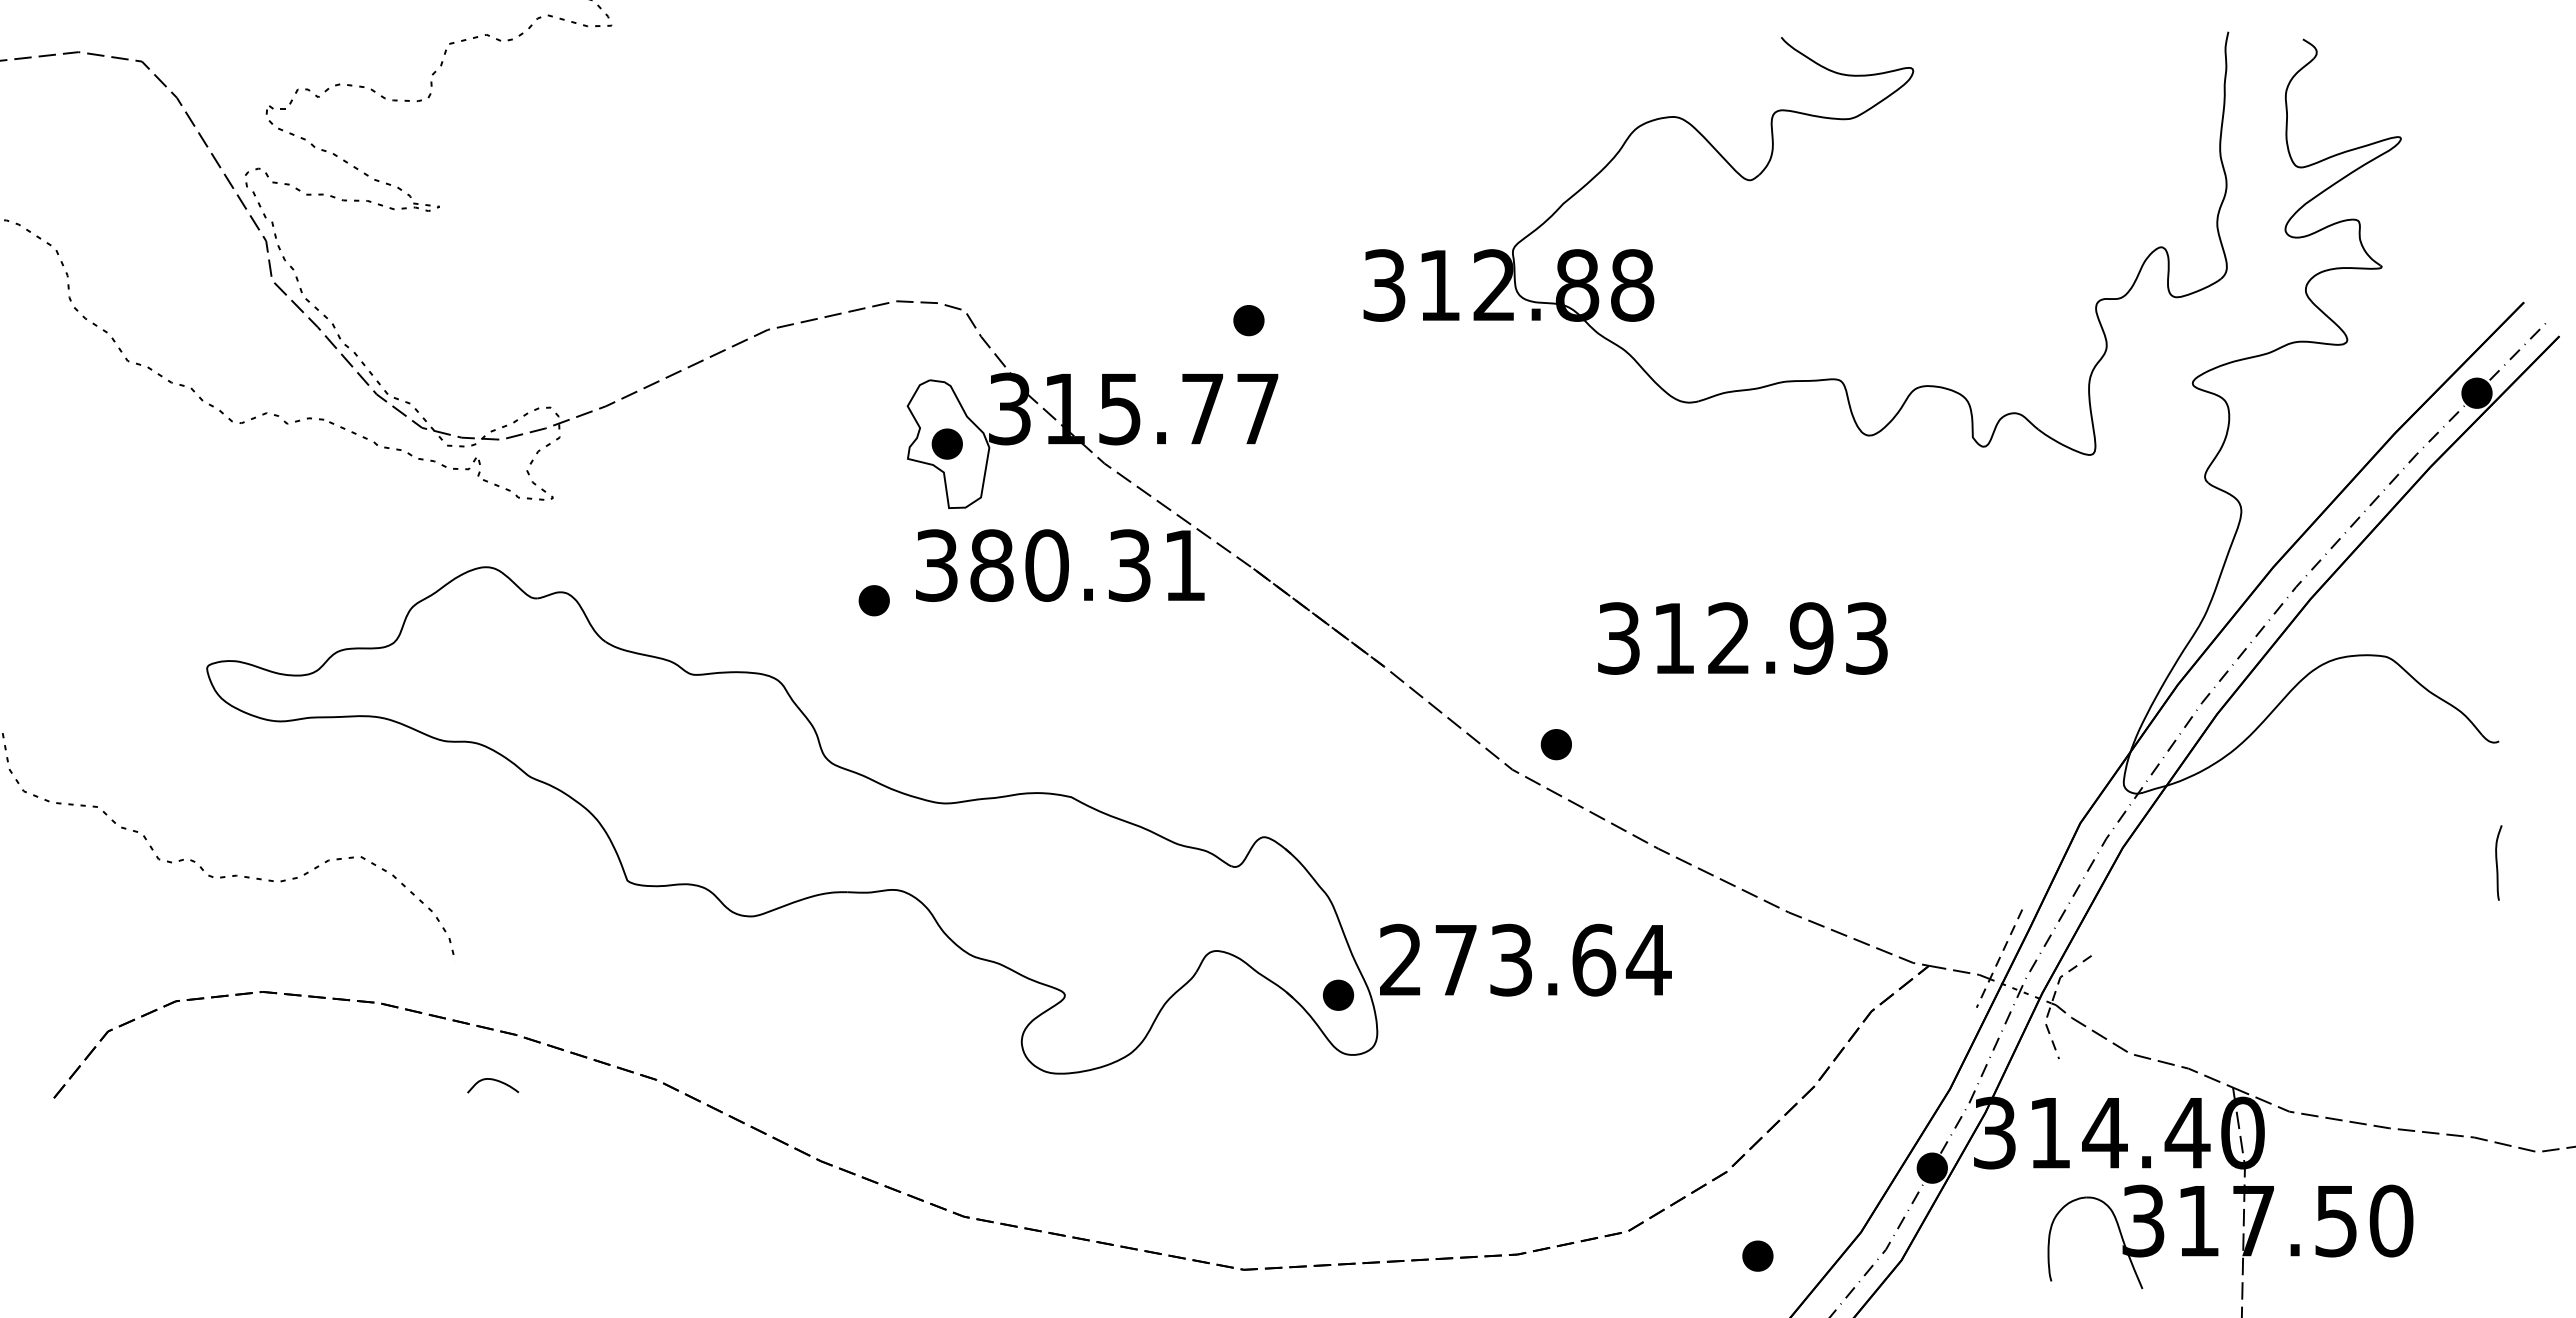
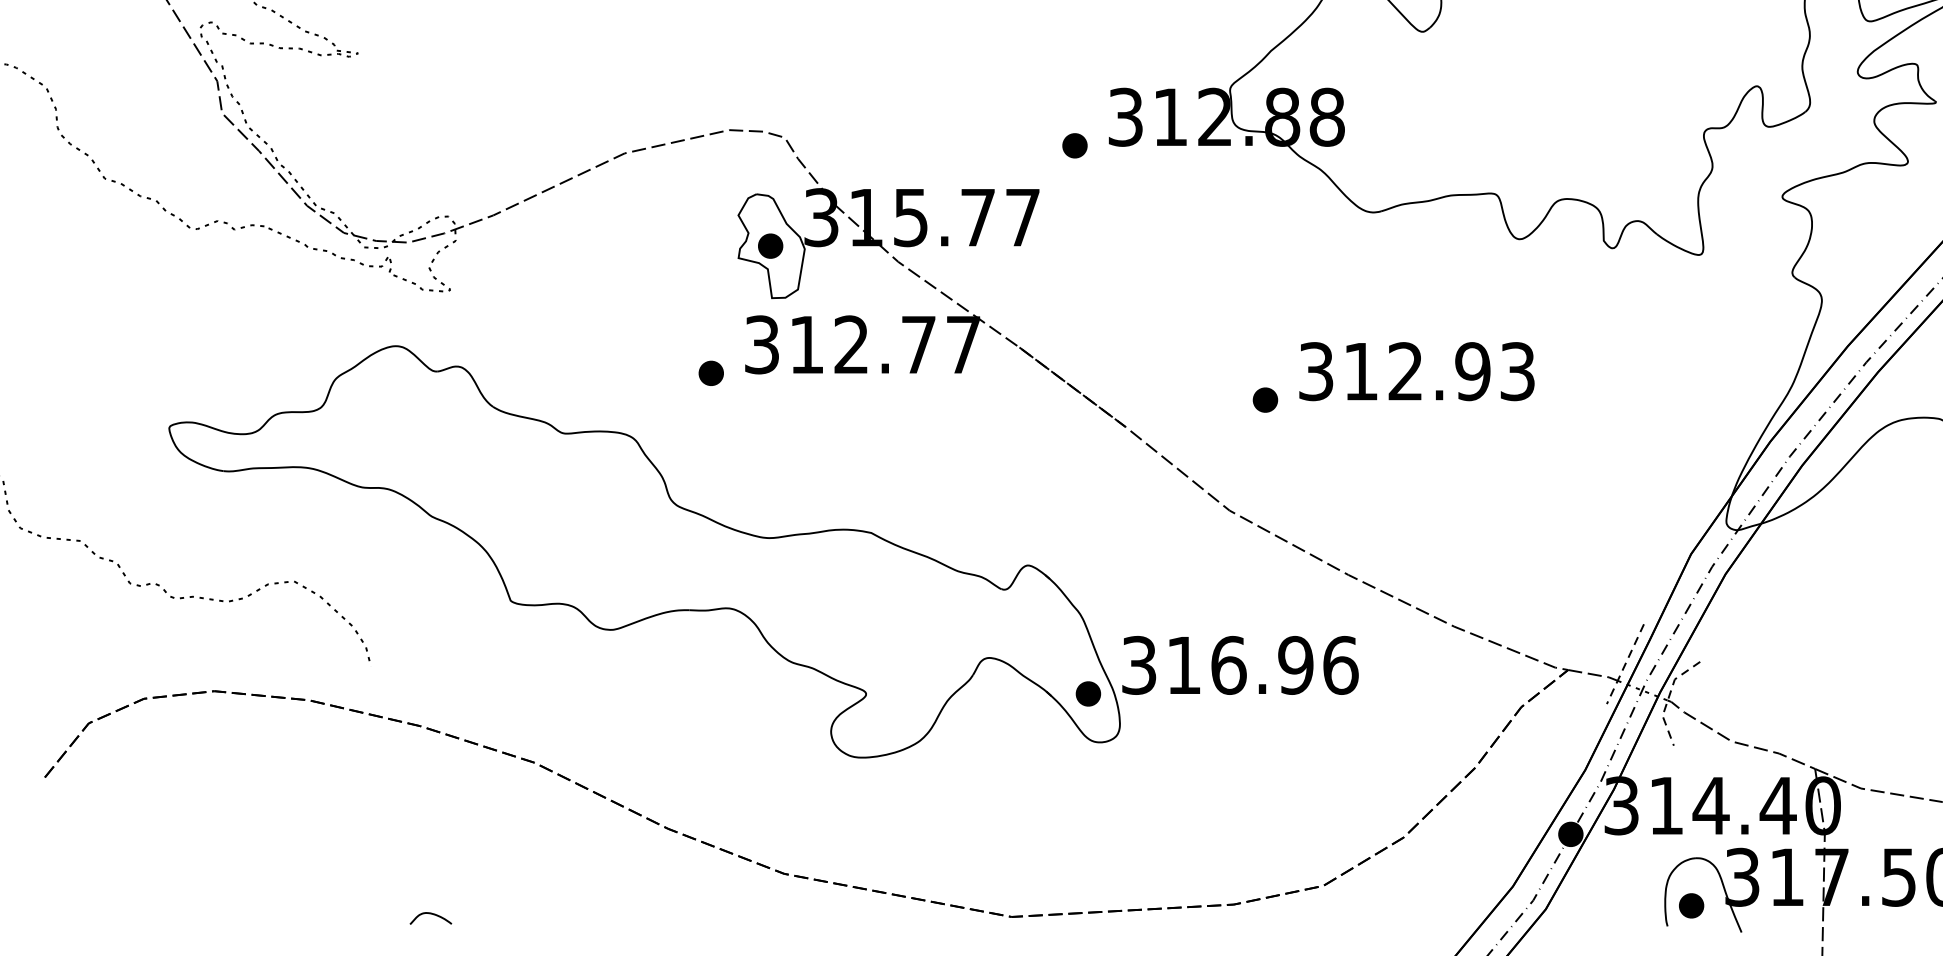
part: (1248, 320) -> (1074, 145), moved
text: (1087, 565) -> (884, 344), 380.31 -> 312.77
text: (1742, 638) -> (1416, 371), moved
part: (1555, 744) -> (1264, 400), moved
text: (1525, 959) -> (1240, 664), 273.64 -> 316.96
curve: (495, 1081) -> (432, 915), moved
part: (1757, 1255) -> (1691, 905), moved

